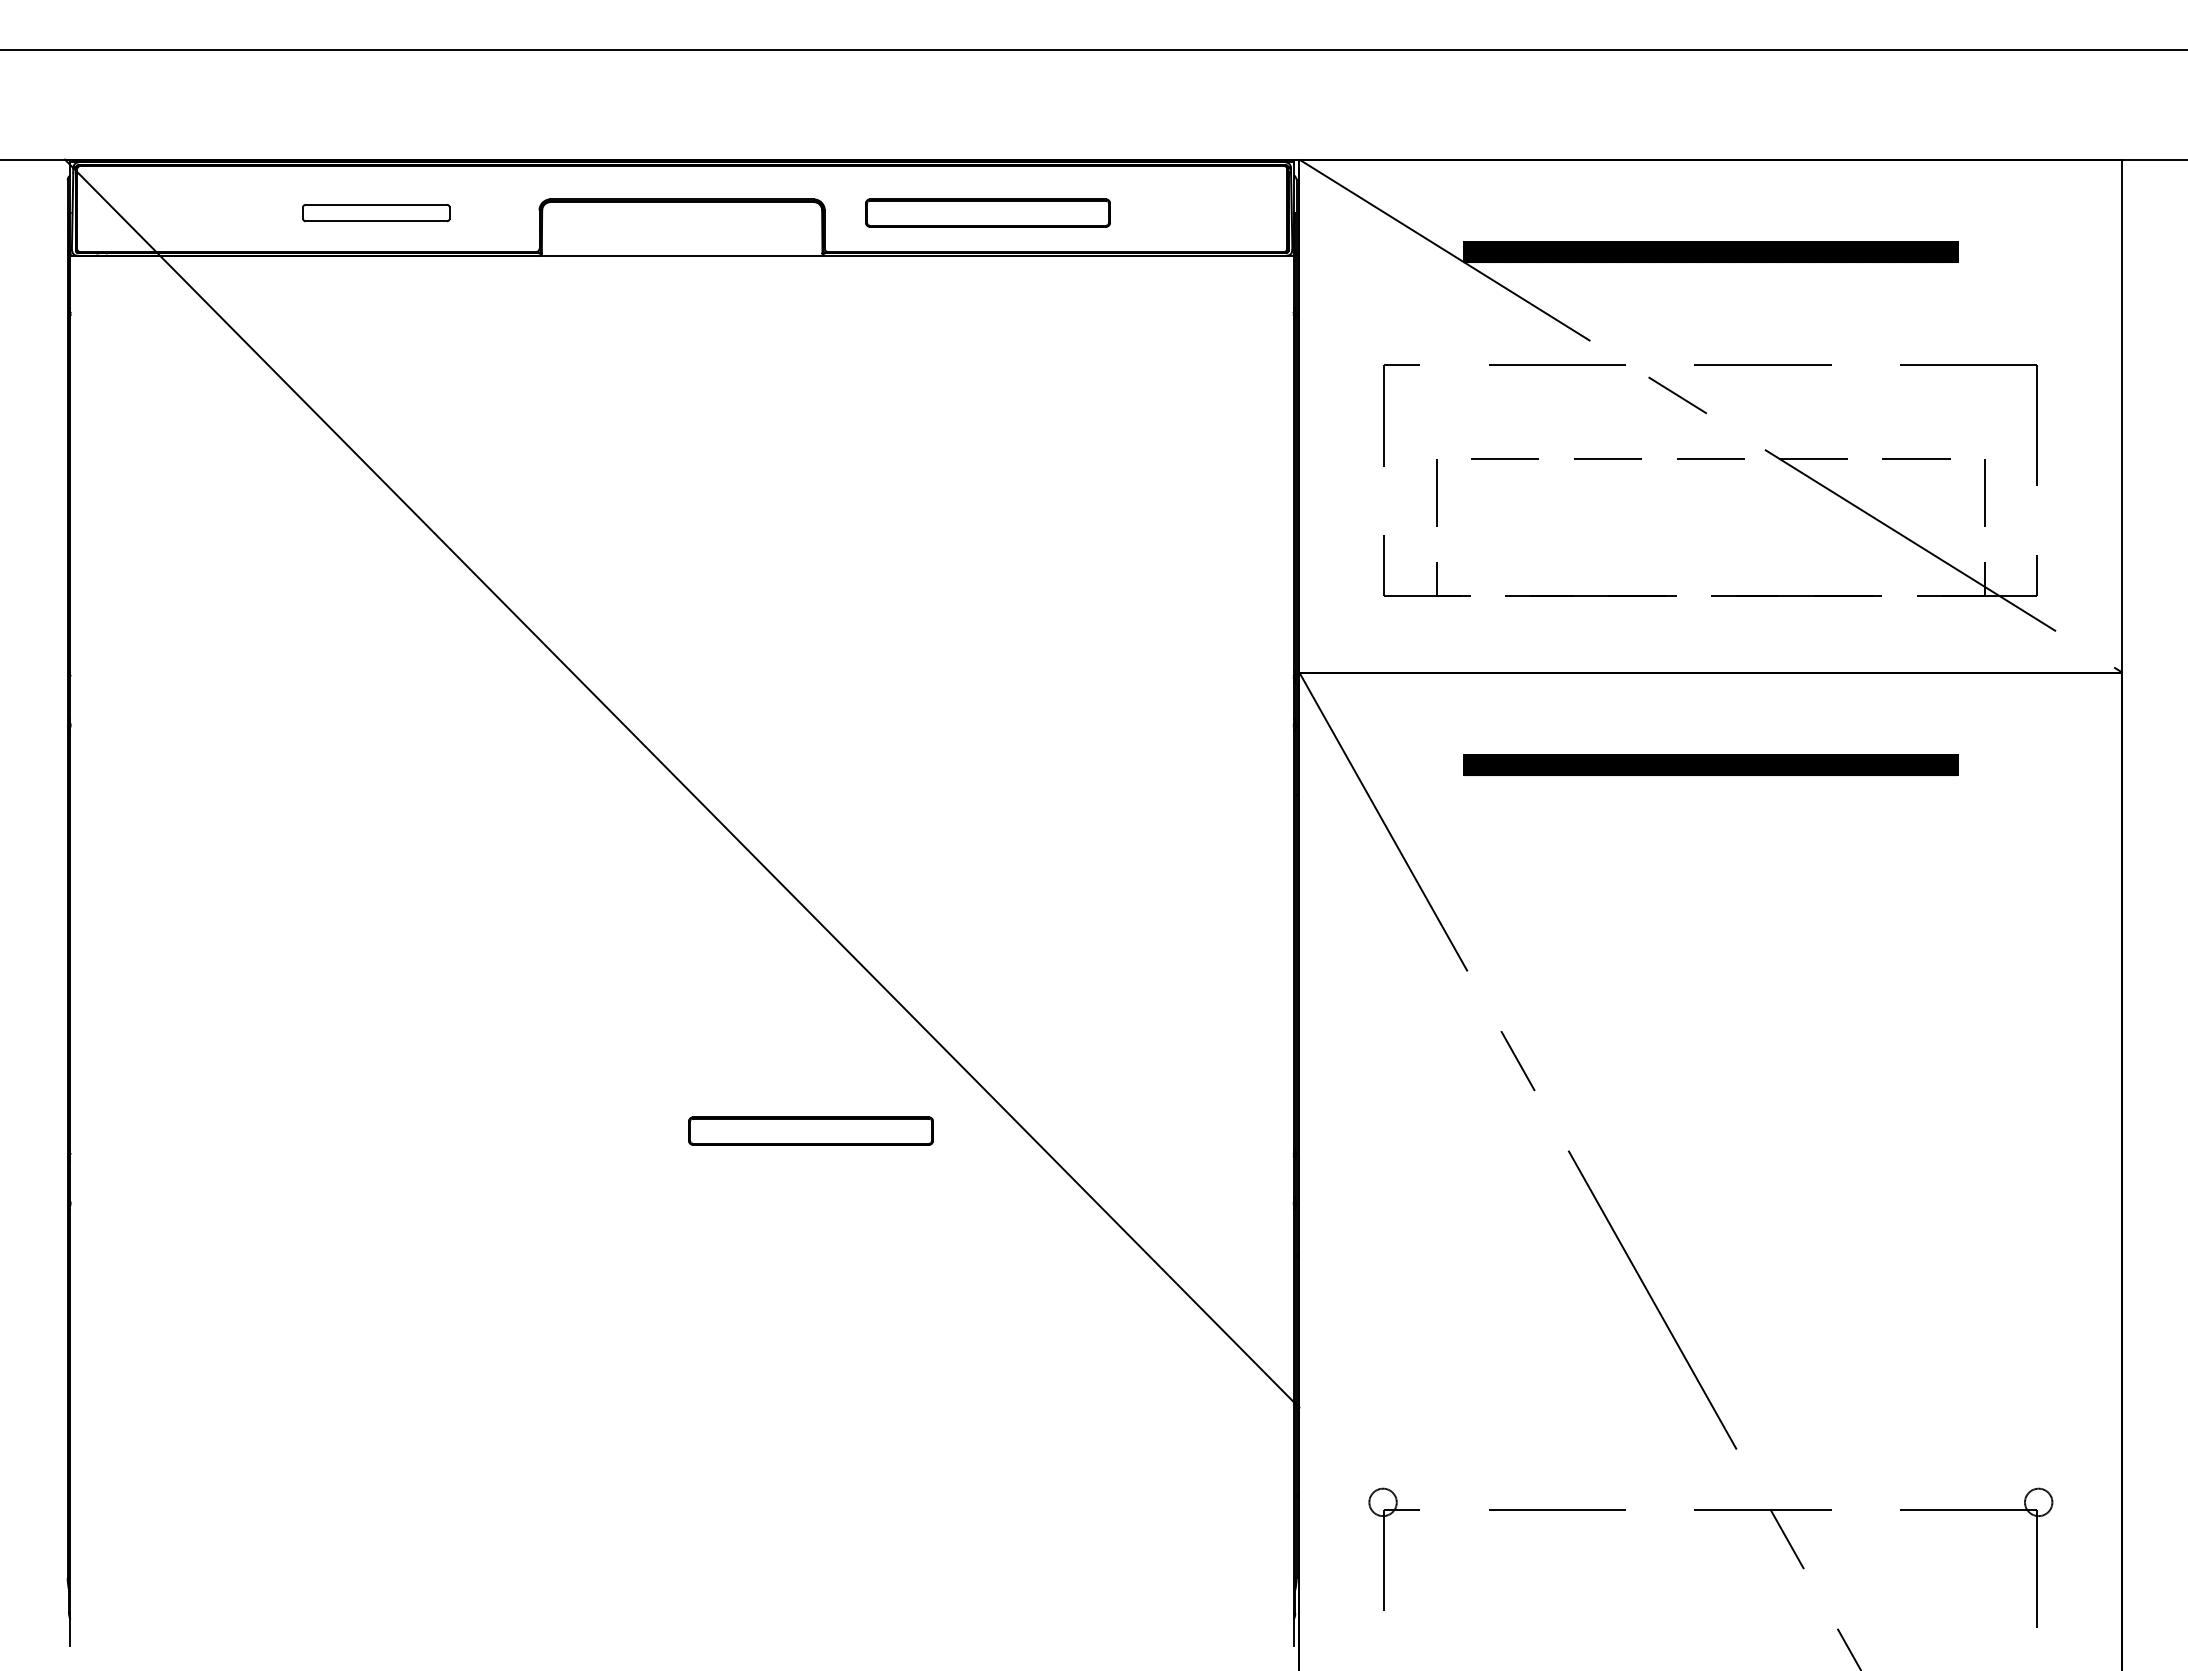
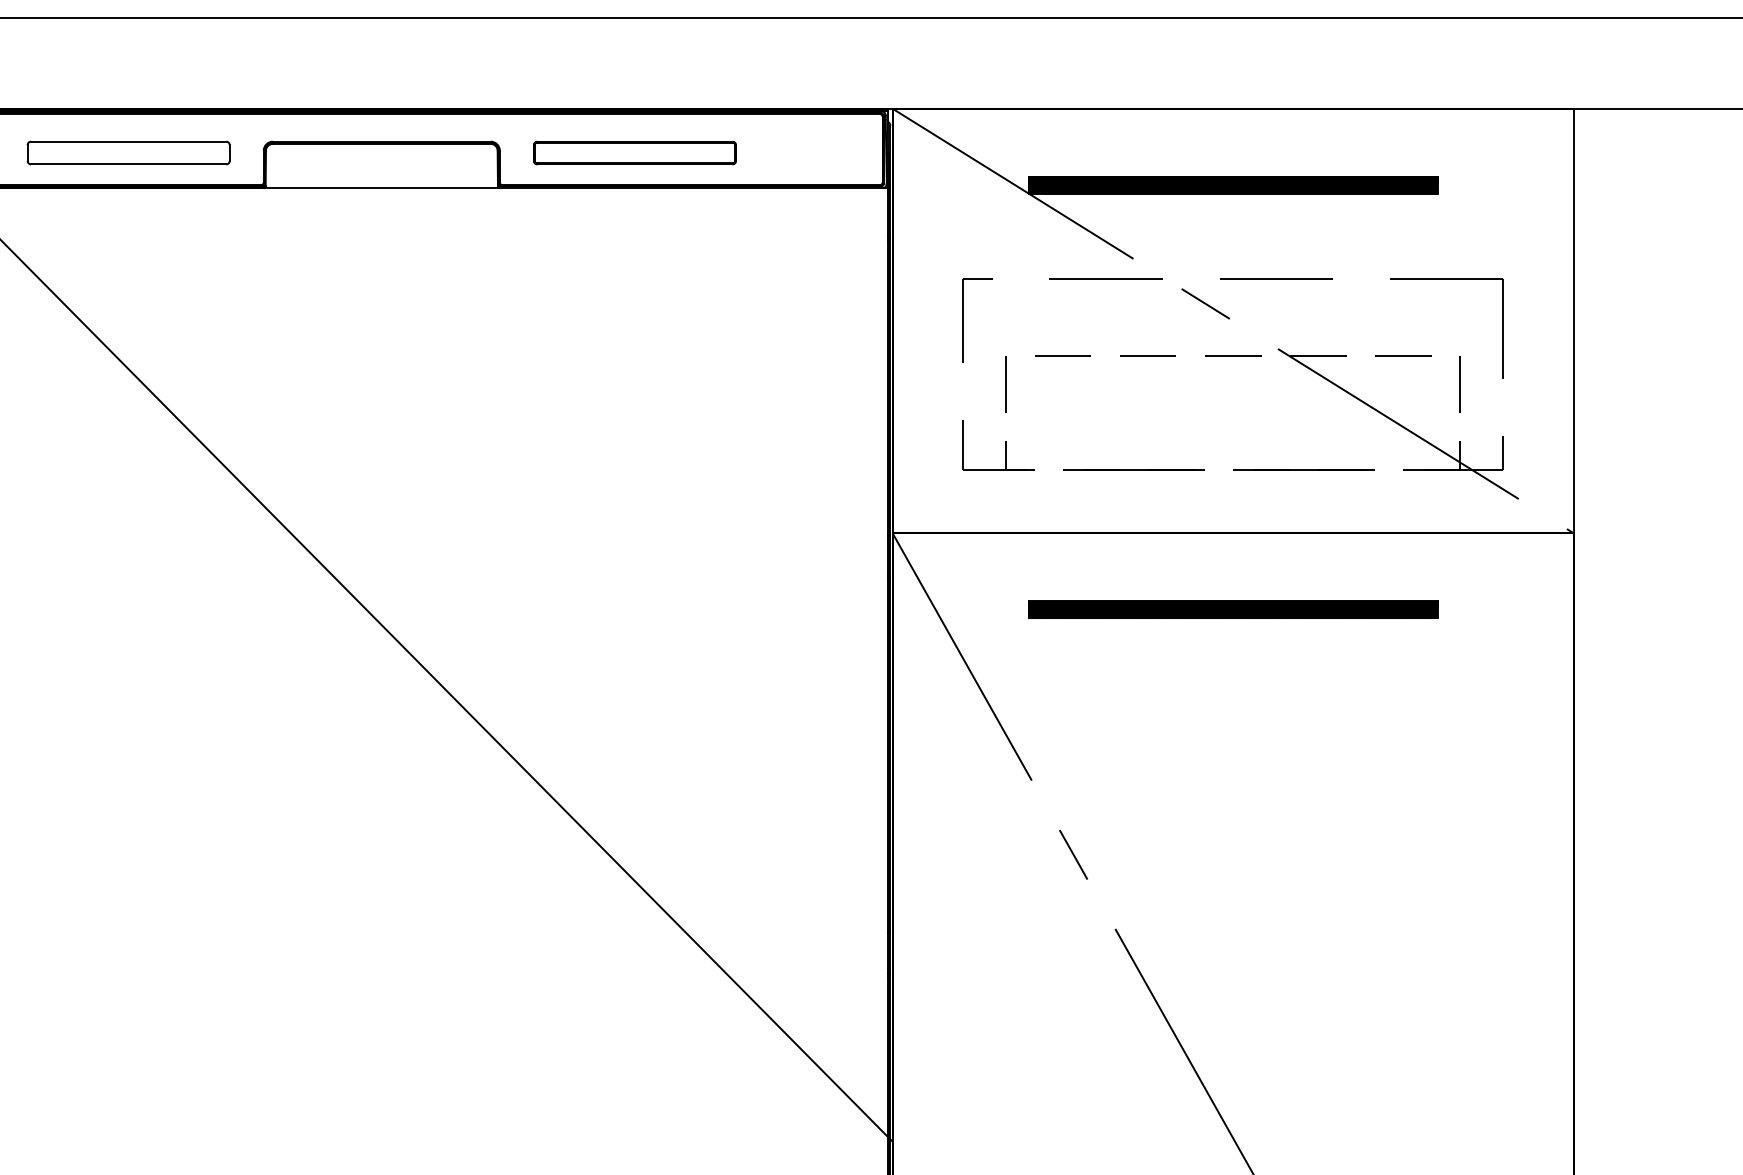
part: (376, 212) -> (128, 152), size x1.67
part: (810, 1130) -> (488, 912), removed

